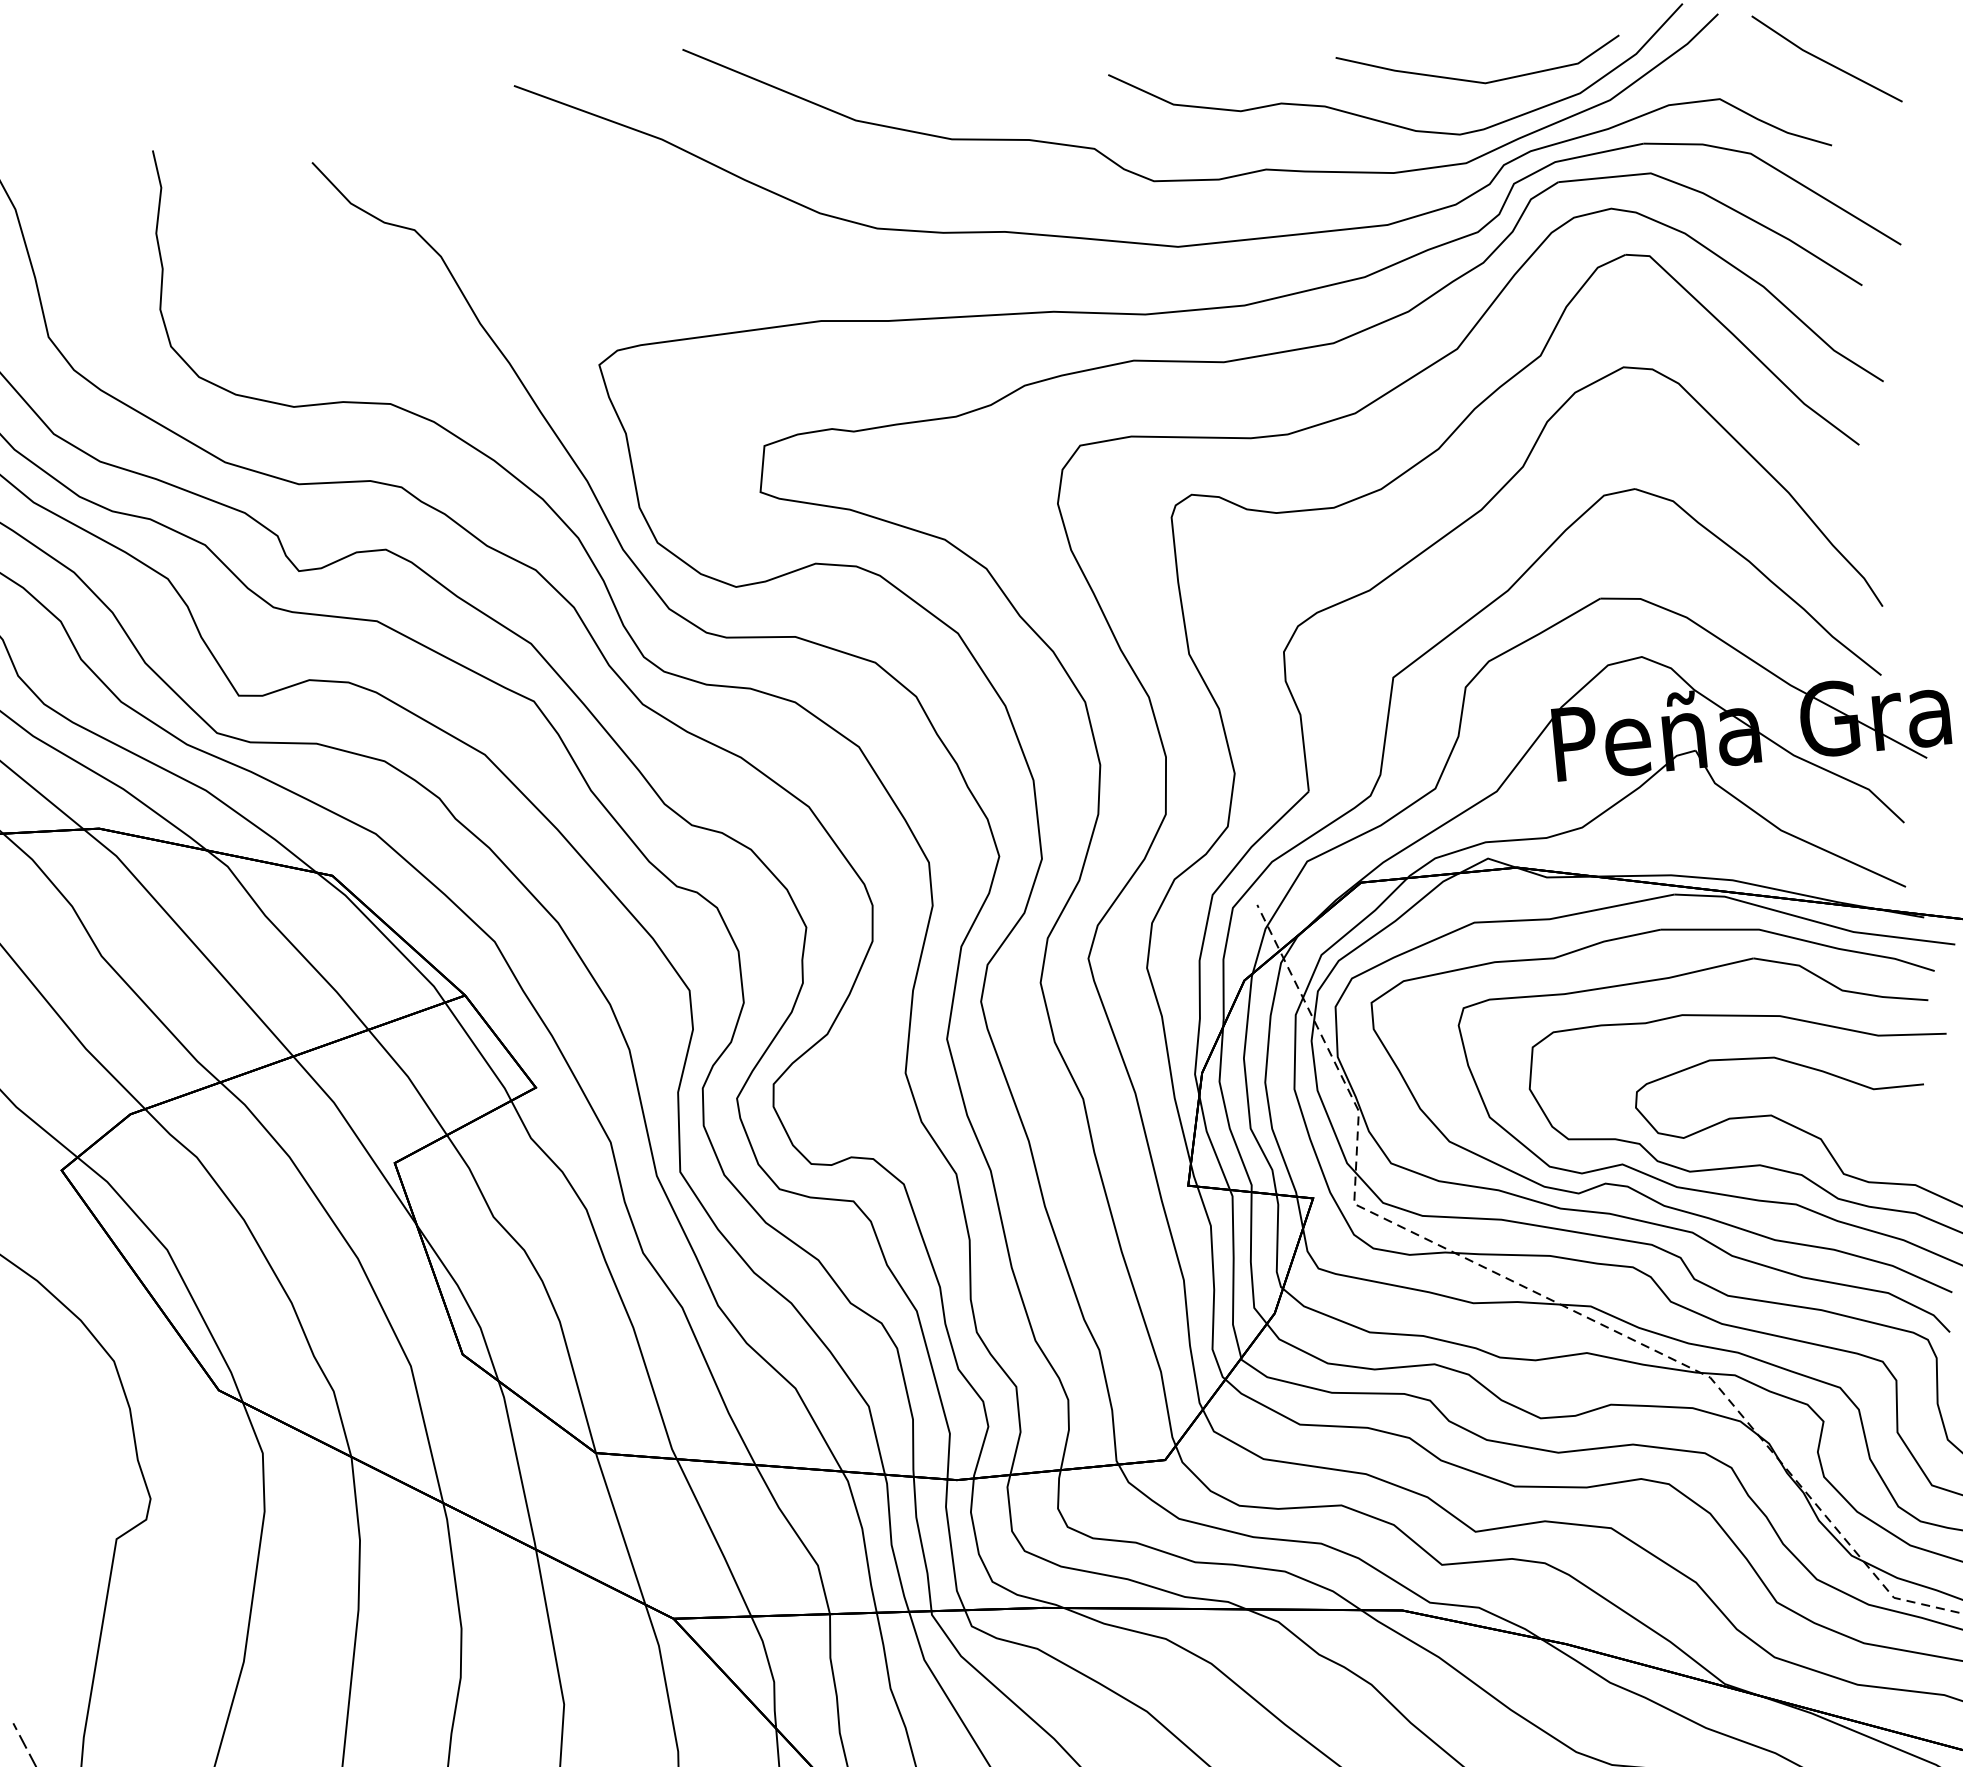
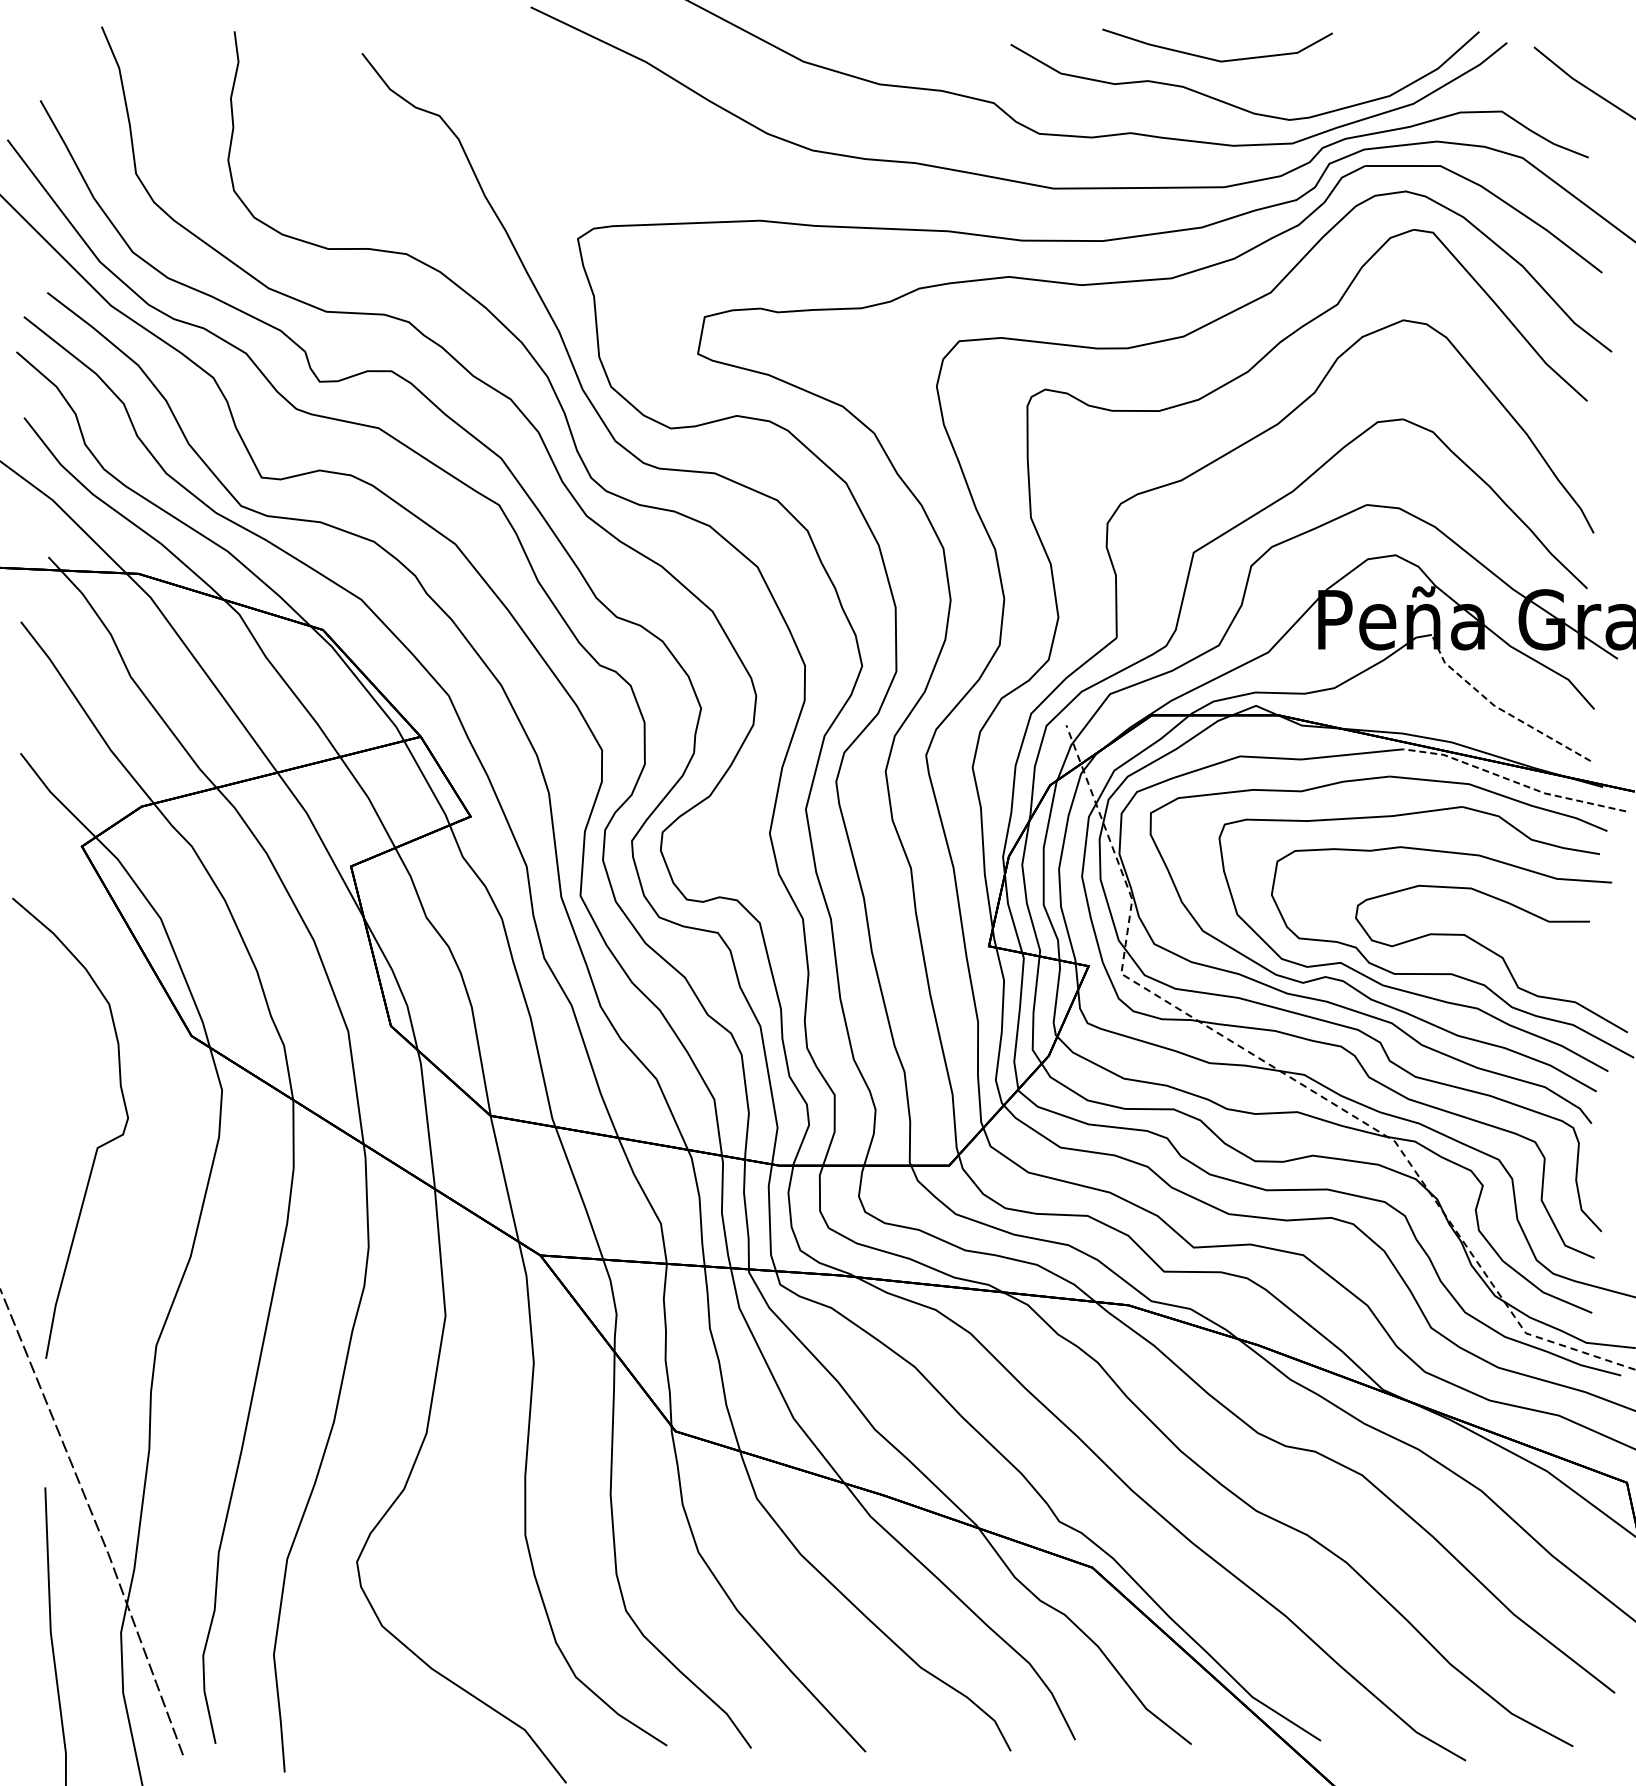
line: (1475, 80) -> (1213, 58), moved
line: (1787, 833) -> (1499, 708), solid -> dashed
line: (1813, 921) -> (1513, 781), solid -> dashed

